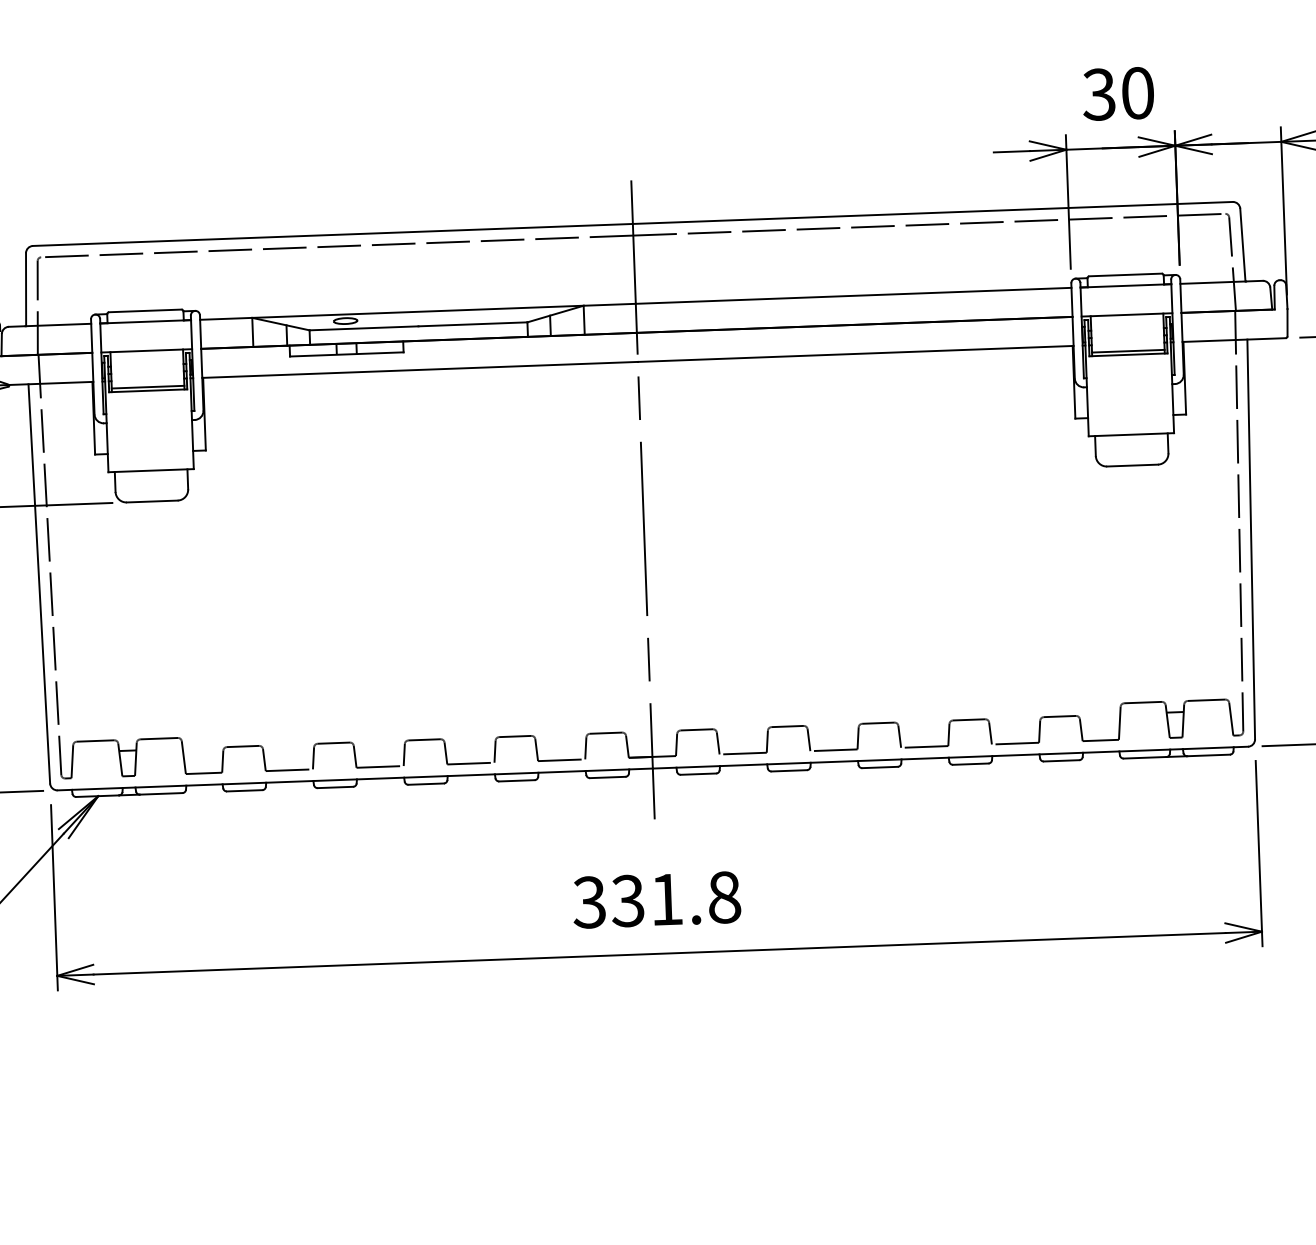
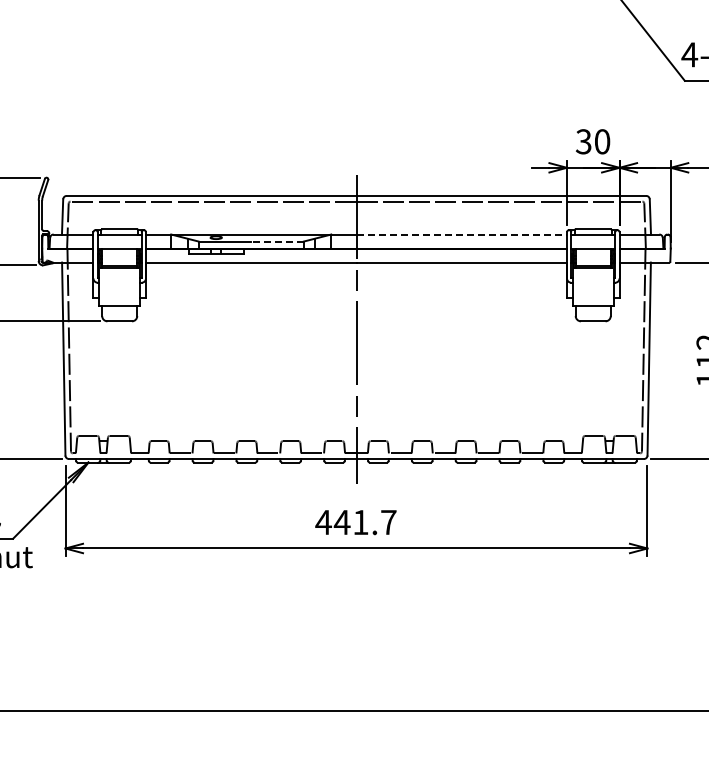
line: (855, 295) -> (462, 234), solid -> dashed
line: (472, 324) -> (277, 241), solid -> dashed
text: (655, 900) -> (355, 522), 331.8 -> 441.7

